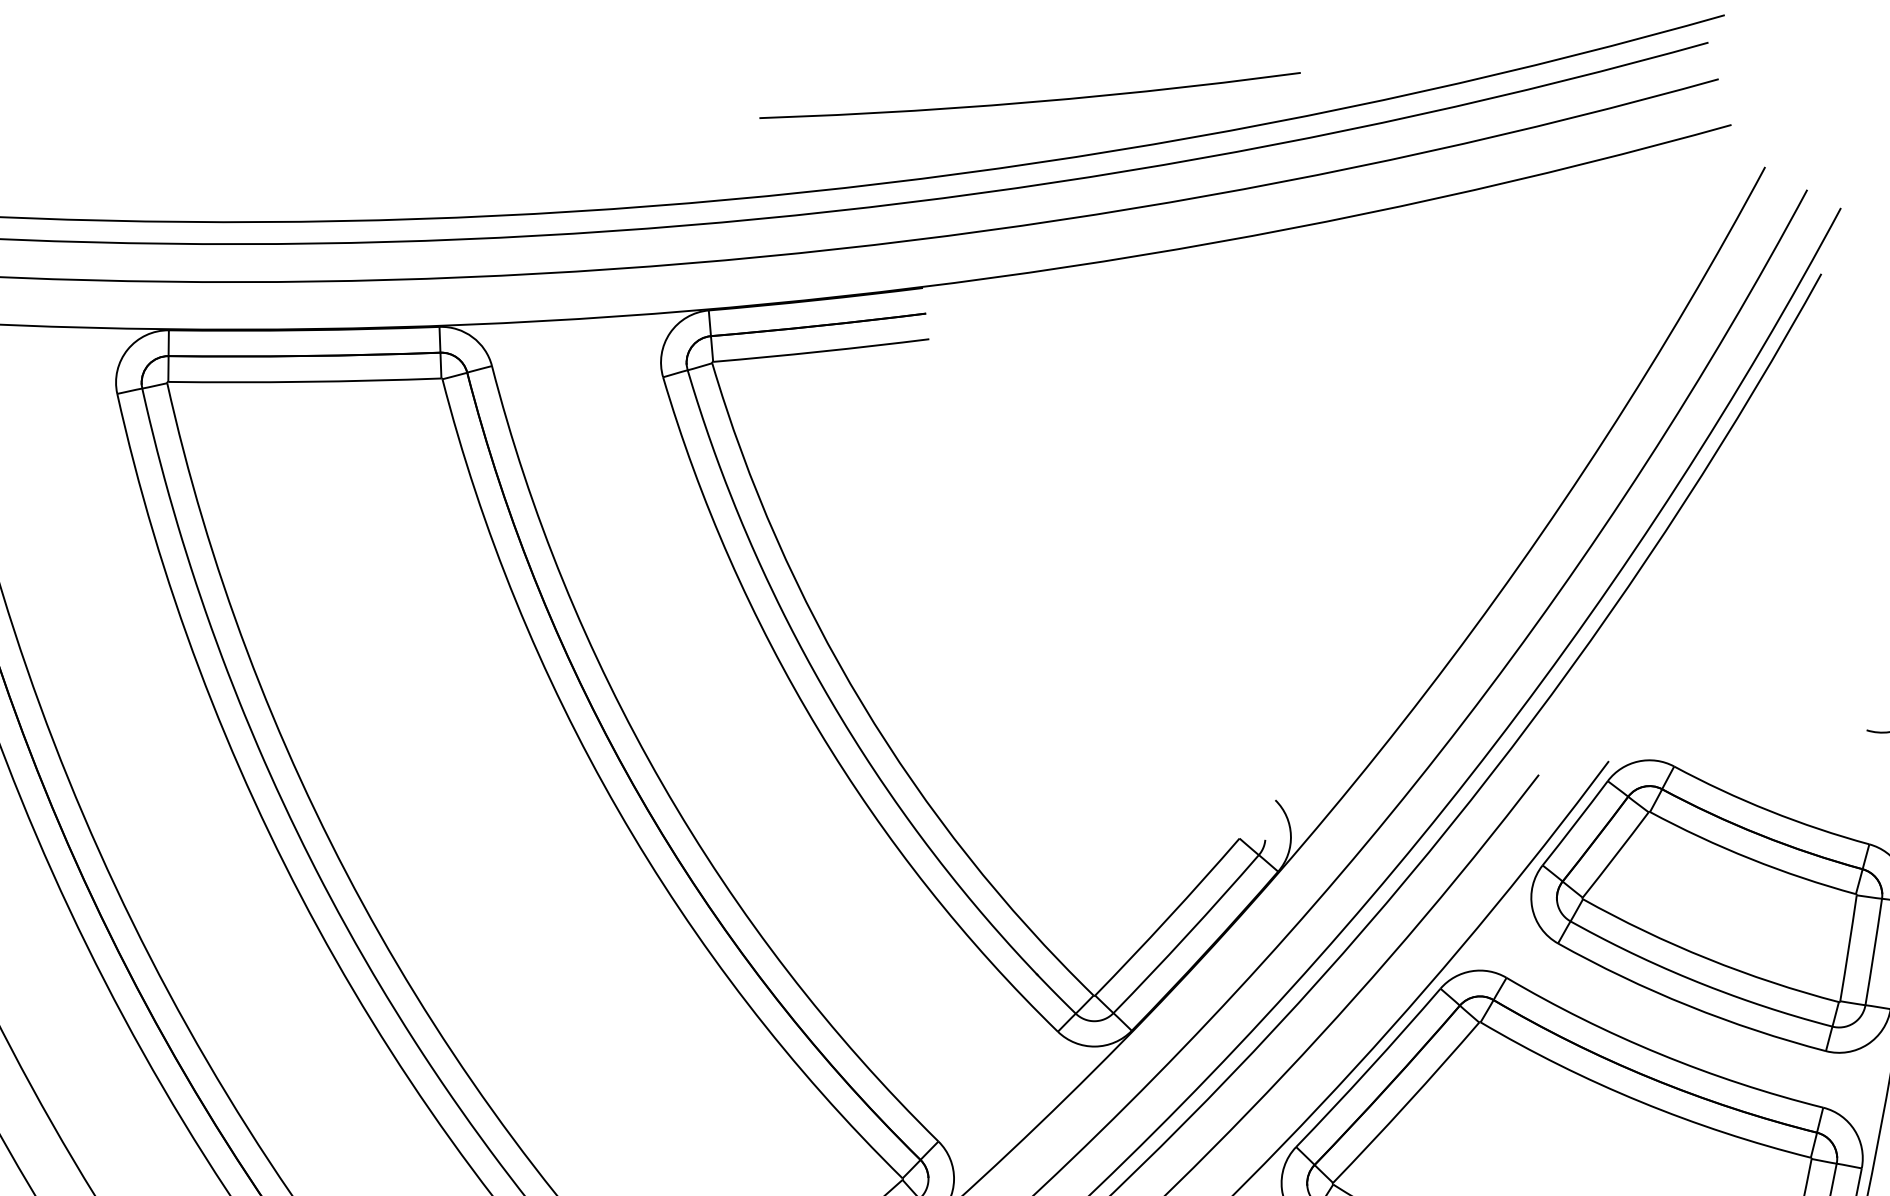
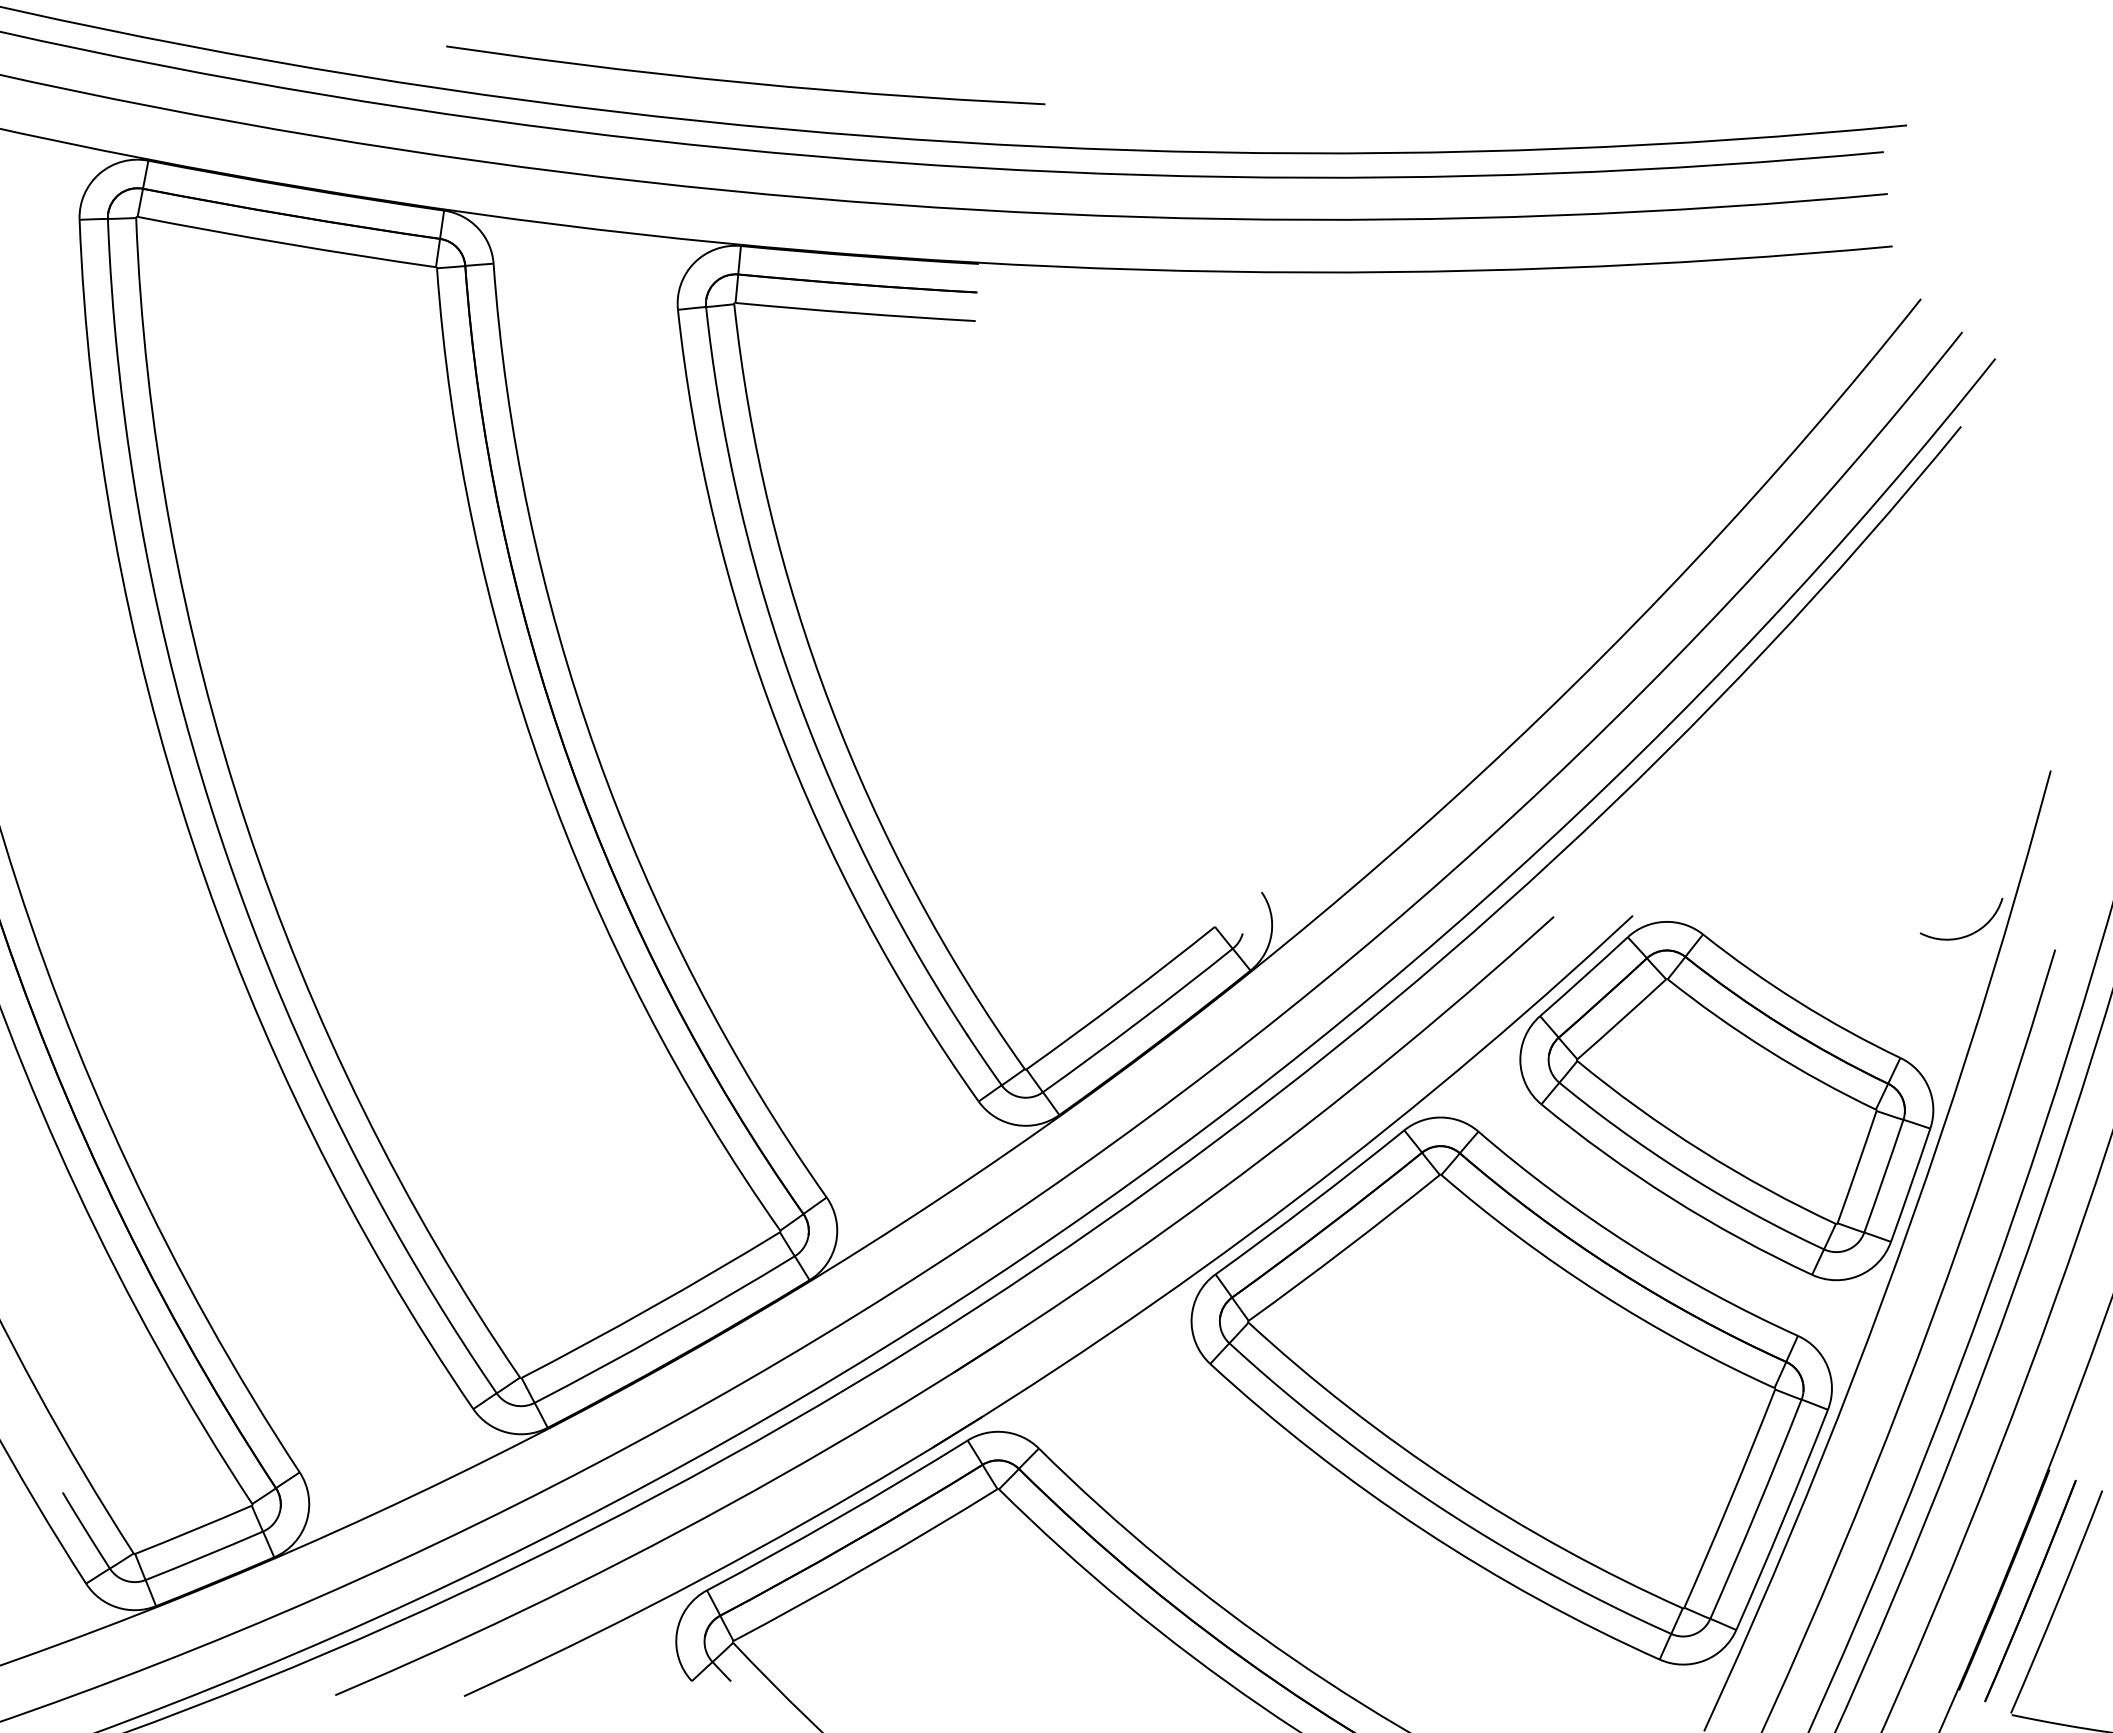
curve: (1030, 101) -> (745, 81), moved

